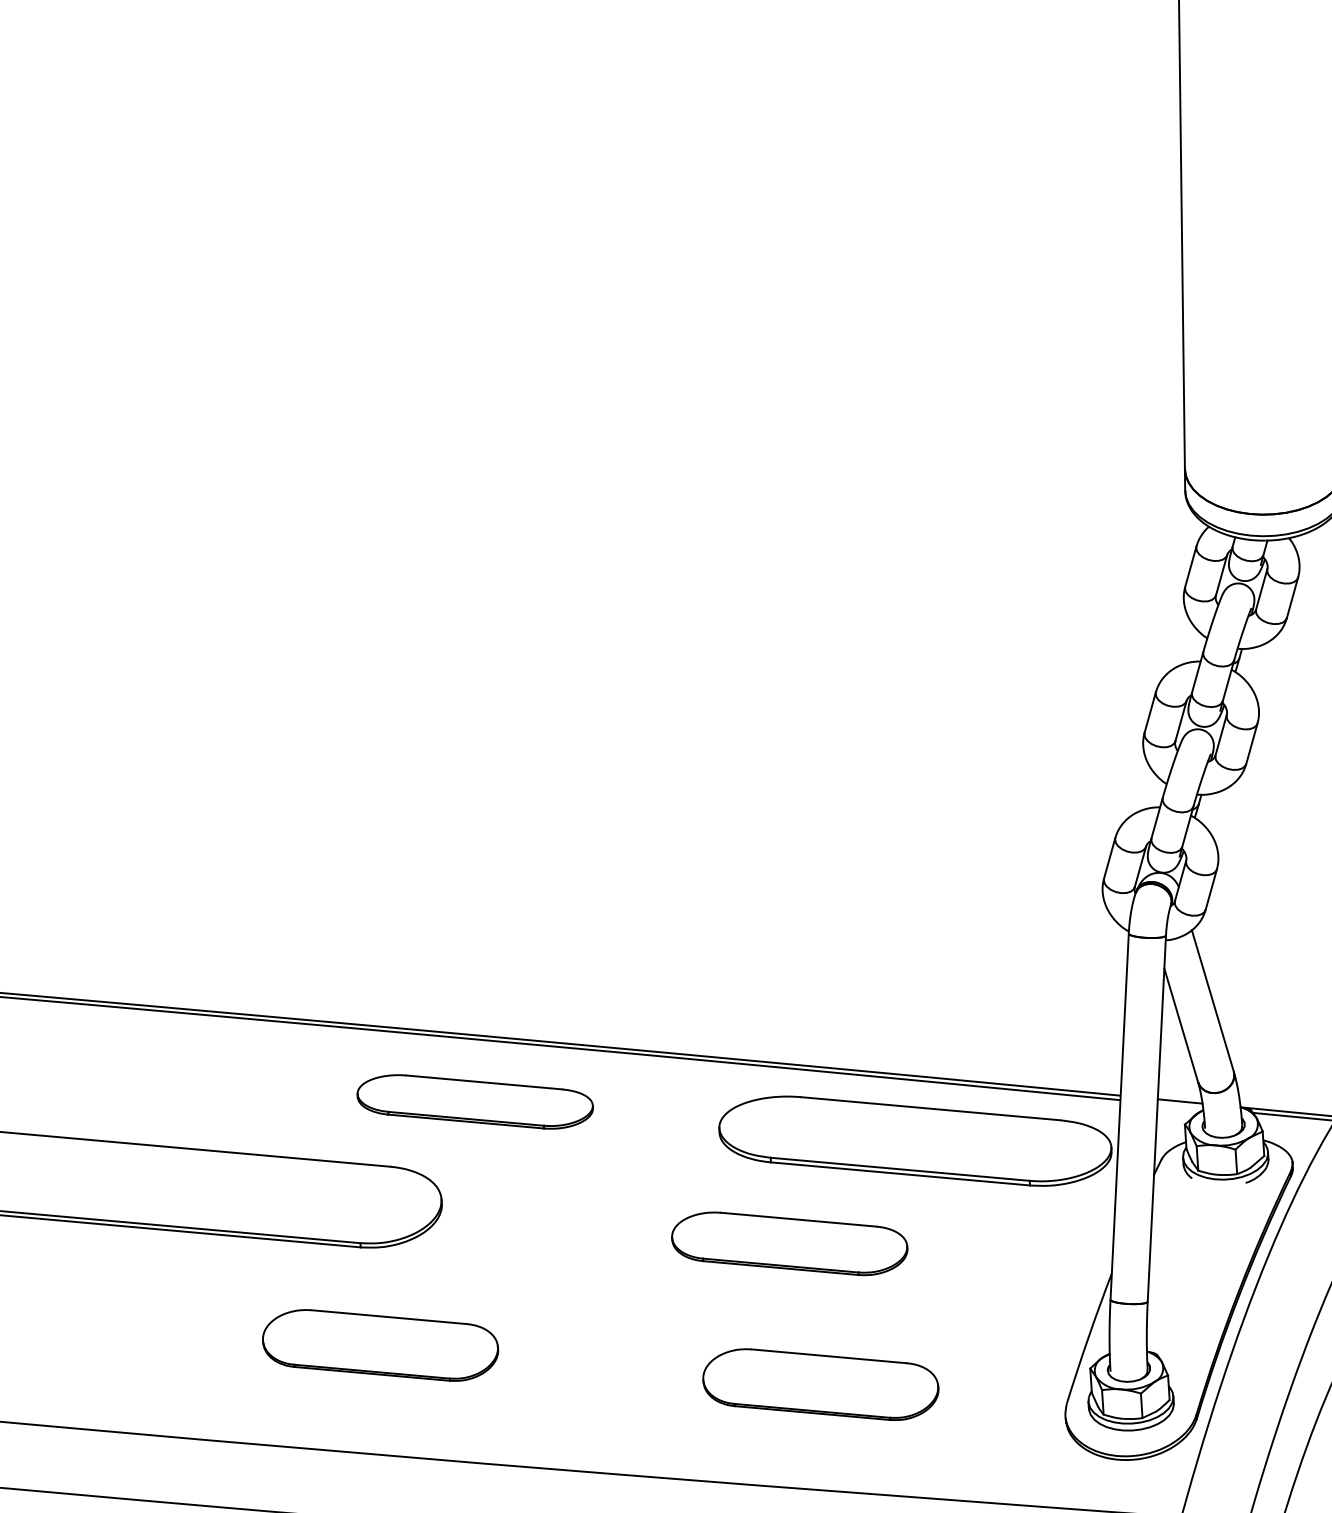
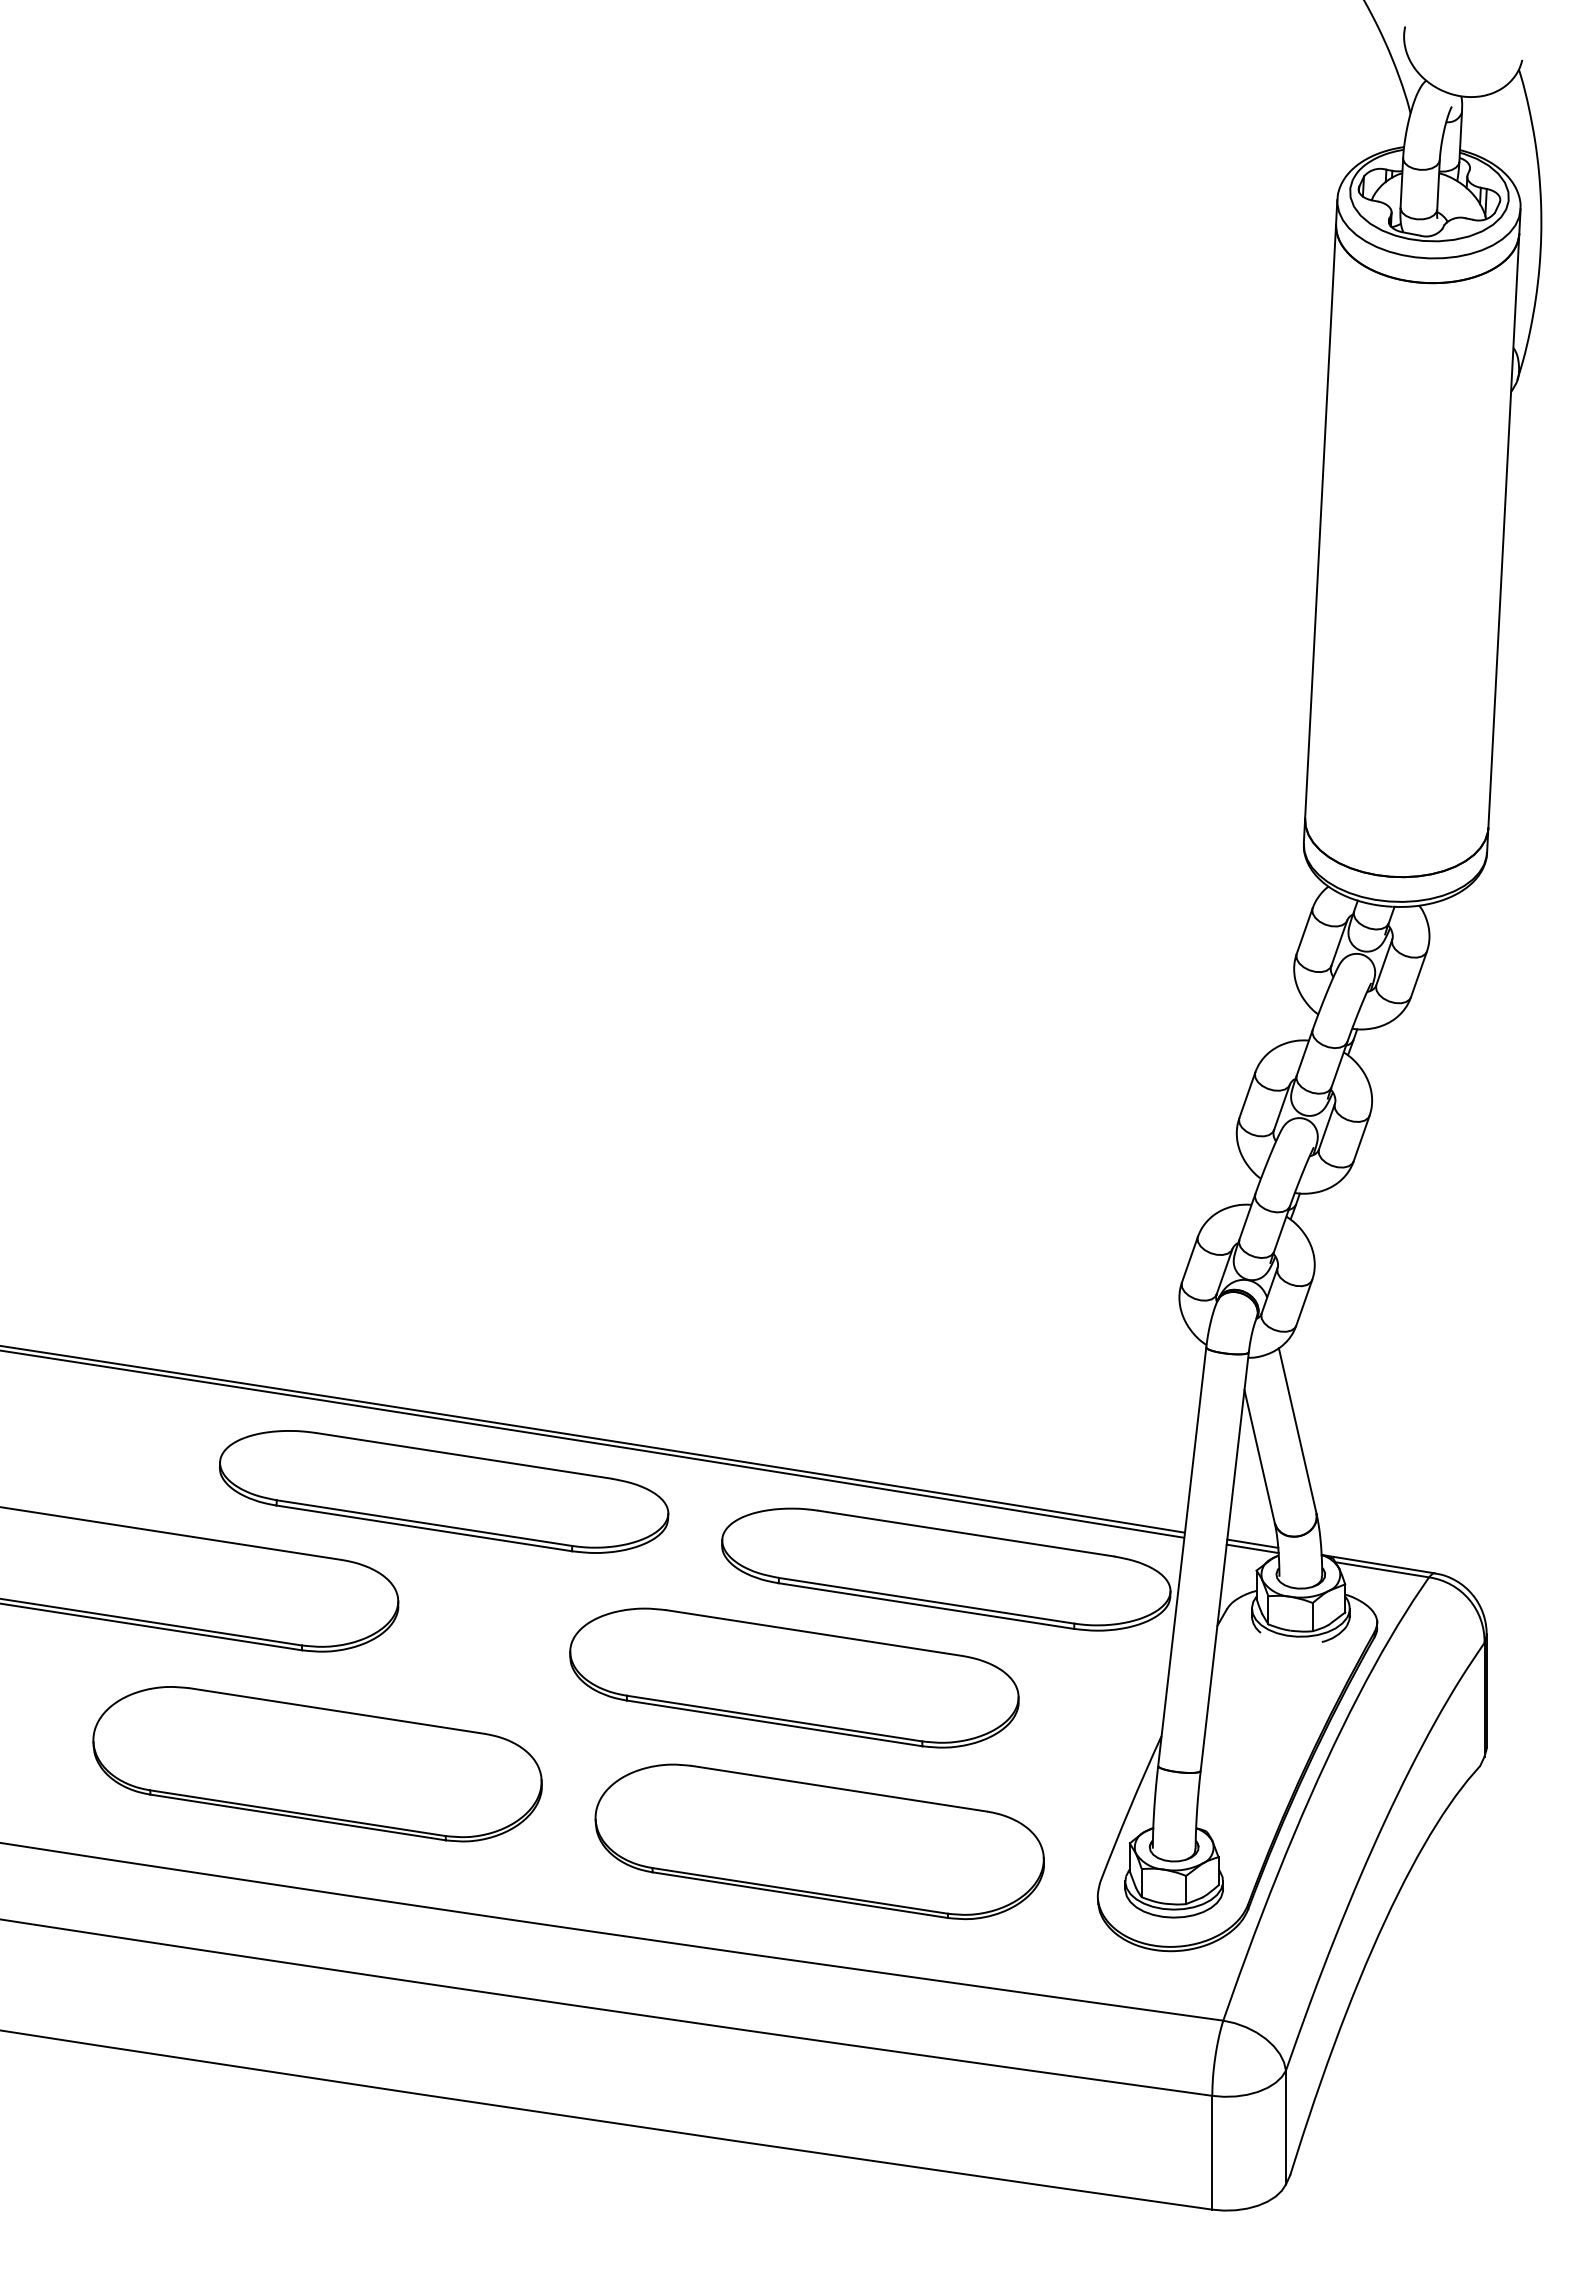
part: (475, 1101) -> (444, 1491), size x1.67
line: (1180, 1105) -> (1252, 1548), added
part: (789, 1243) -> (794, 1677), size x1.67
part: (380, 1345) -> (317, 1764), size x1.67
part: (820, 1384) -> (819, 1841), size x1.67

